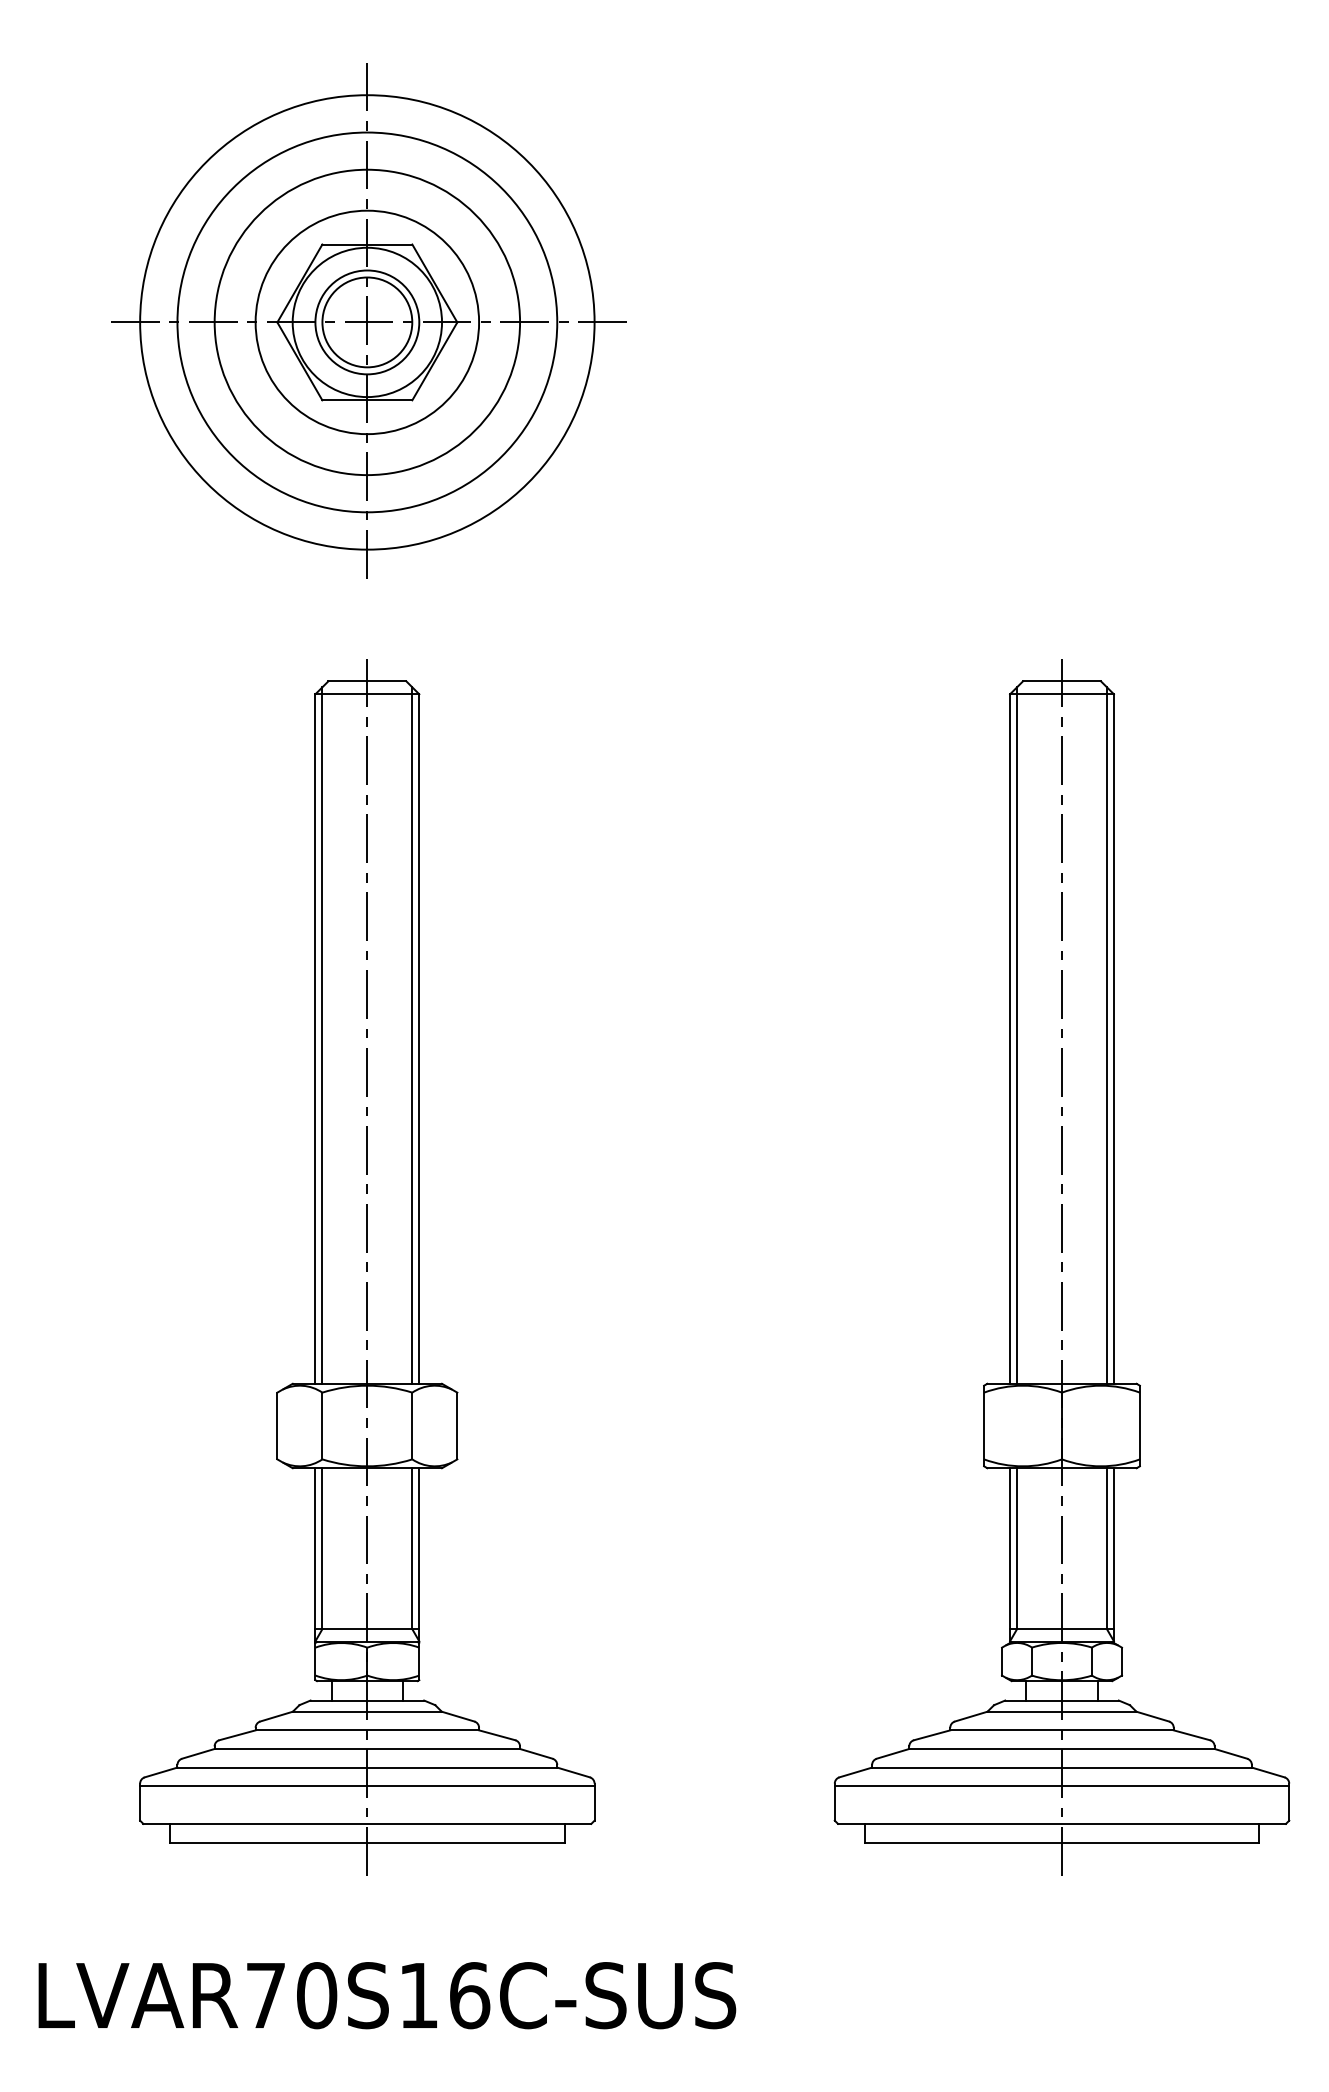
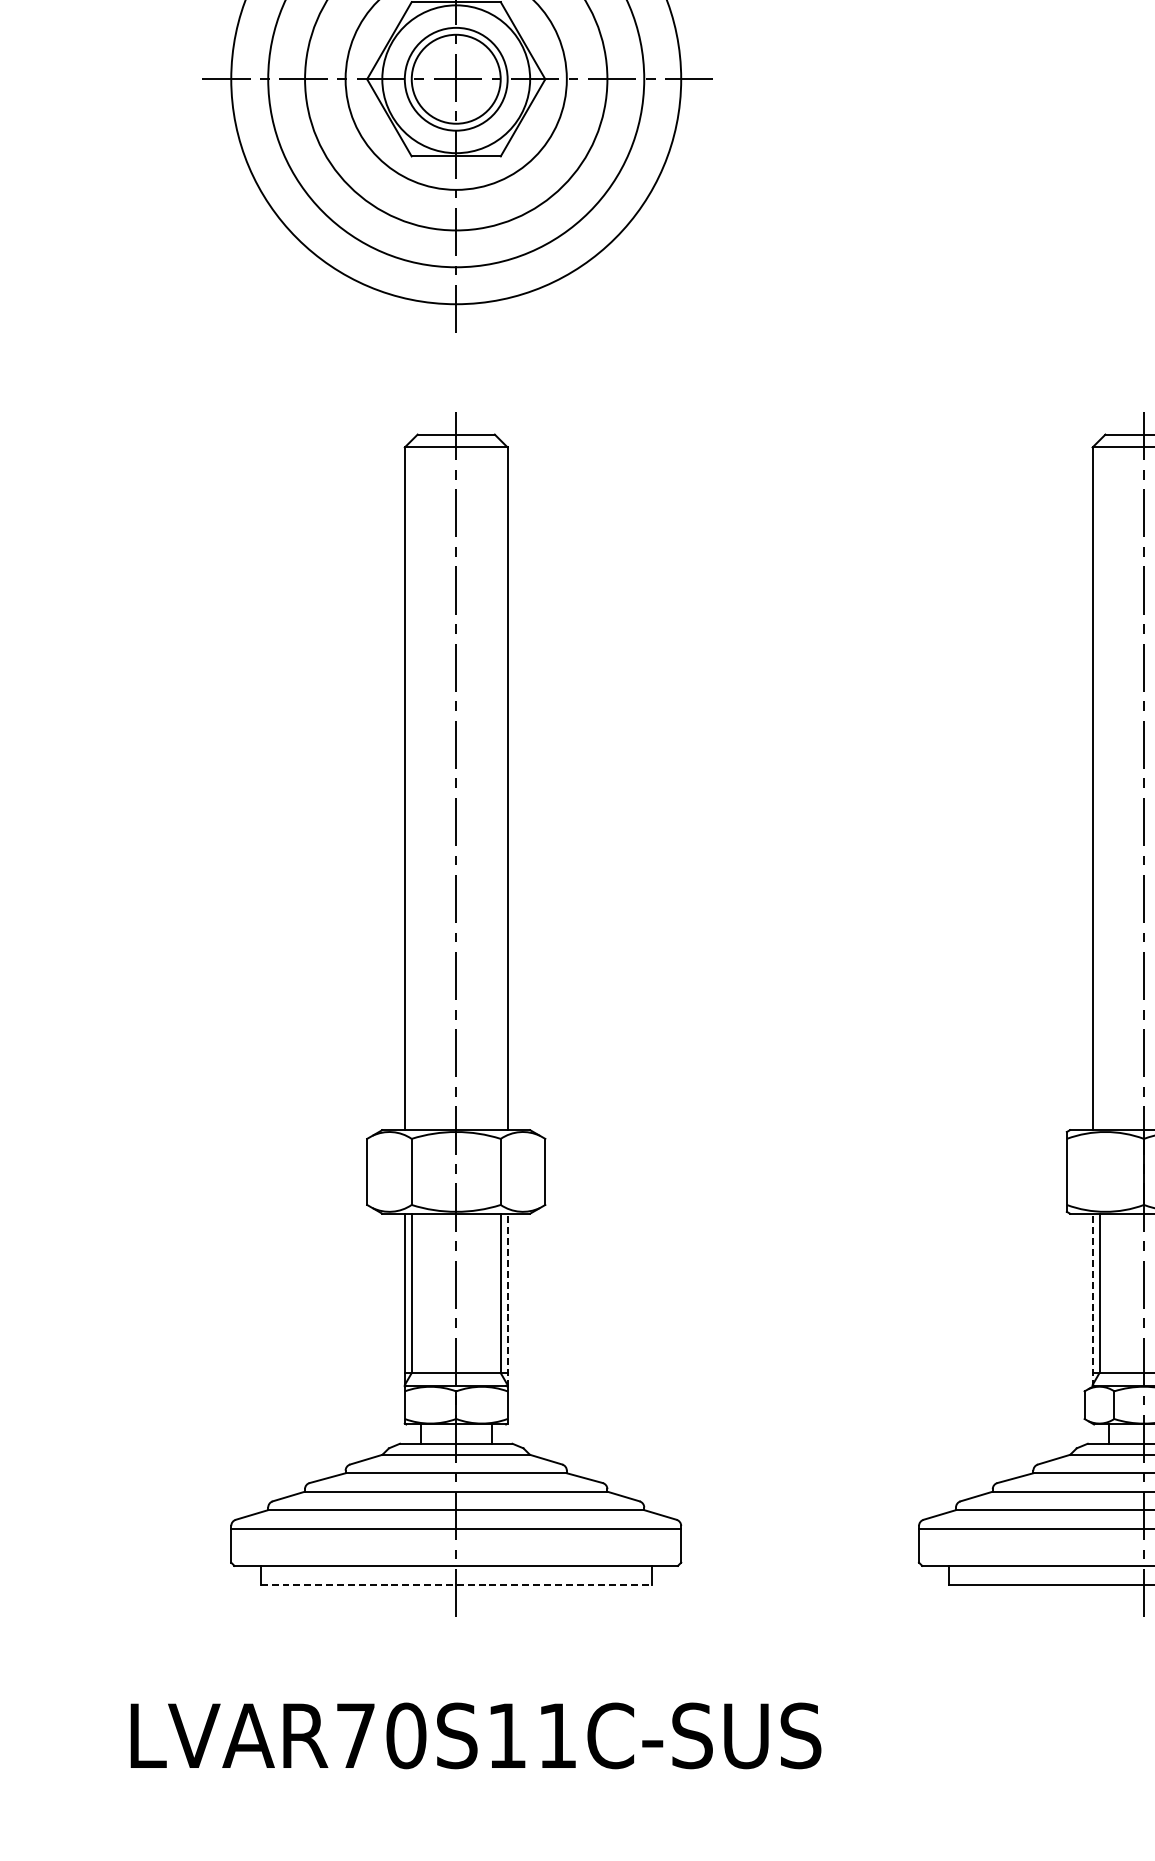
line: (322, 1035) -> (411, 785), removed
line: (412, 1035) -> (500, 785), removed
line: (1017, 1035) -> (1099, 785), removed
line: (419, 1555) -> (507, 1300), solid -> dashed
line: (1010, 1555) -> (1093, 1300), solid -> dashed
line: (367, 1843) -> (456, 1585), solid -> dashed
text: (470, 1995) -> (558, 1735), LVAR70S16C-SUS -> LVAR70S11C-SUS

